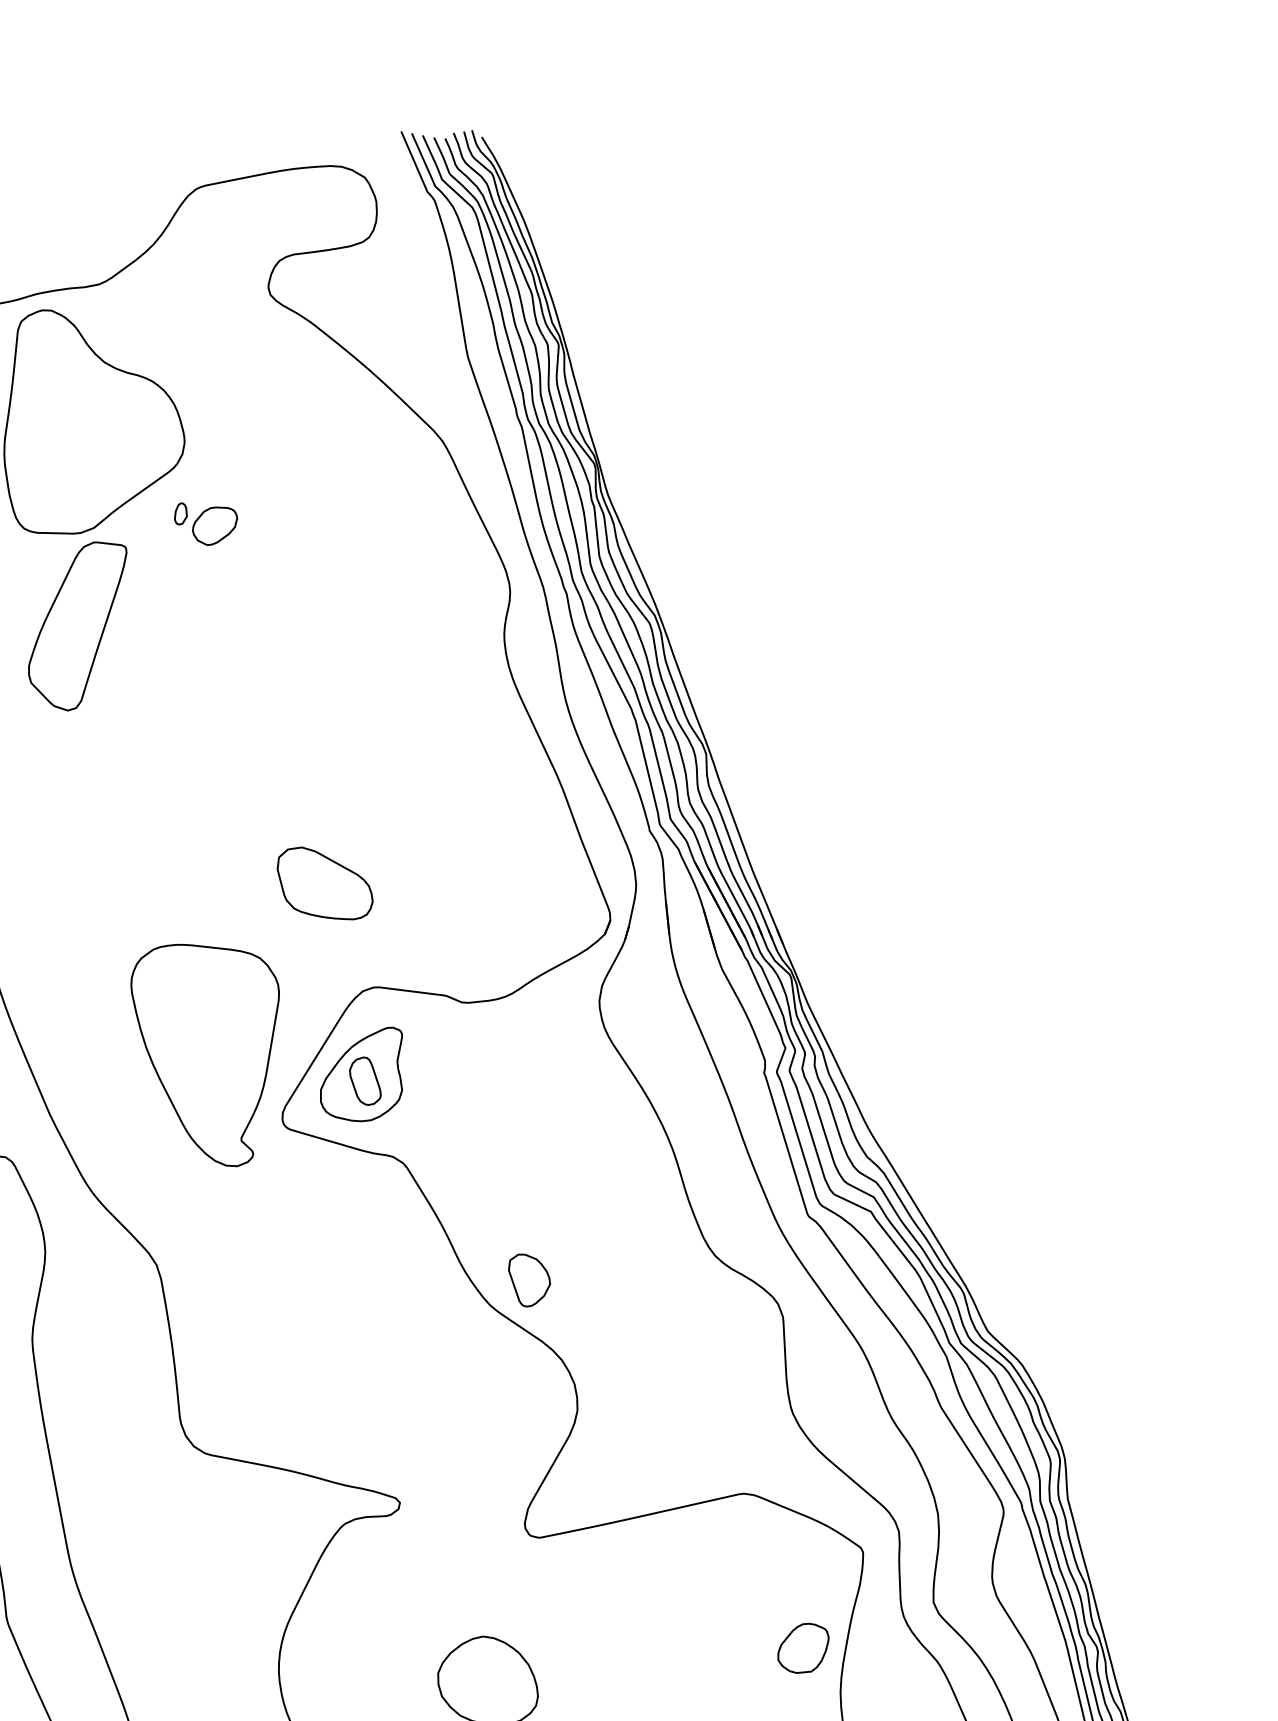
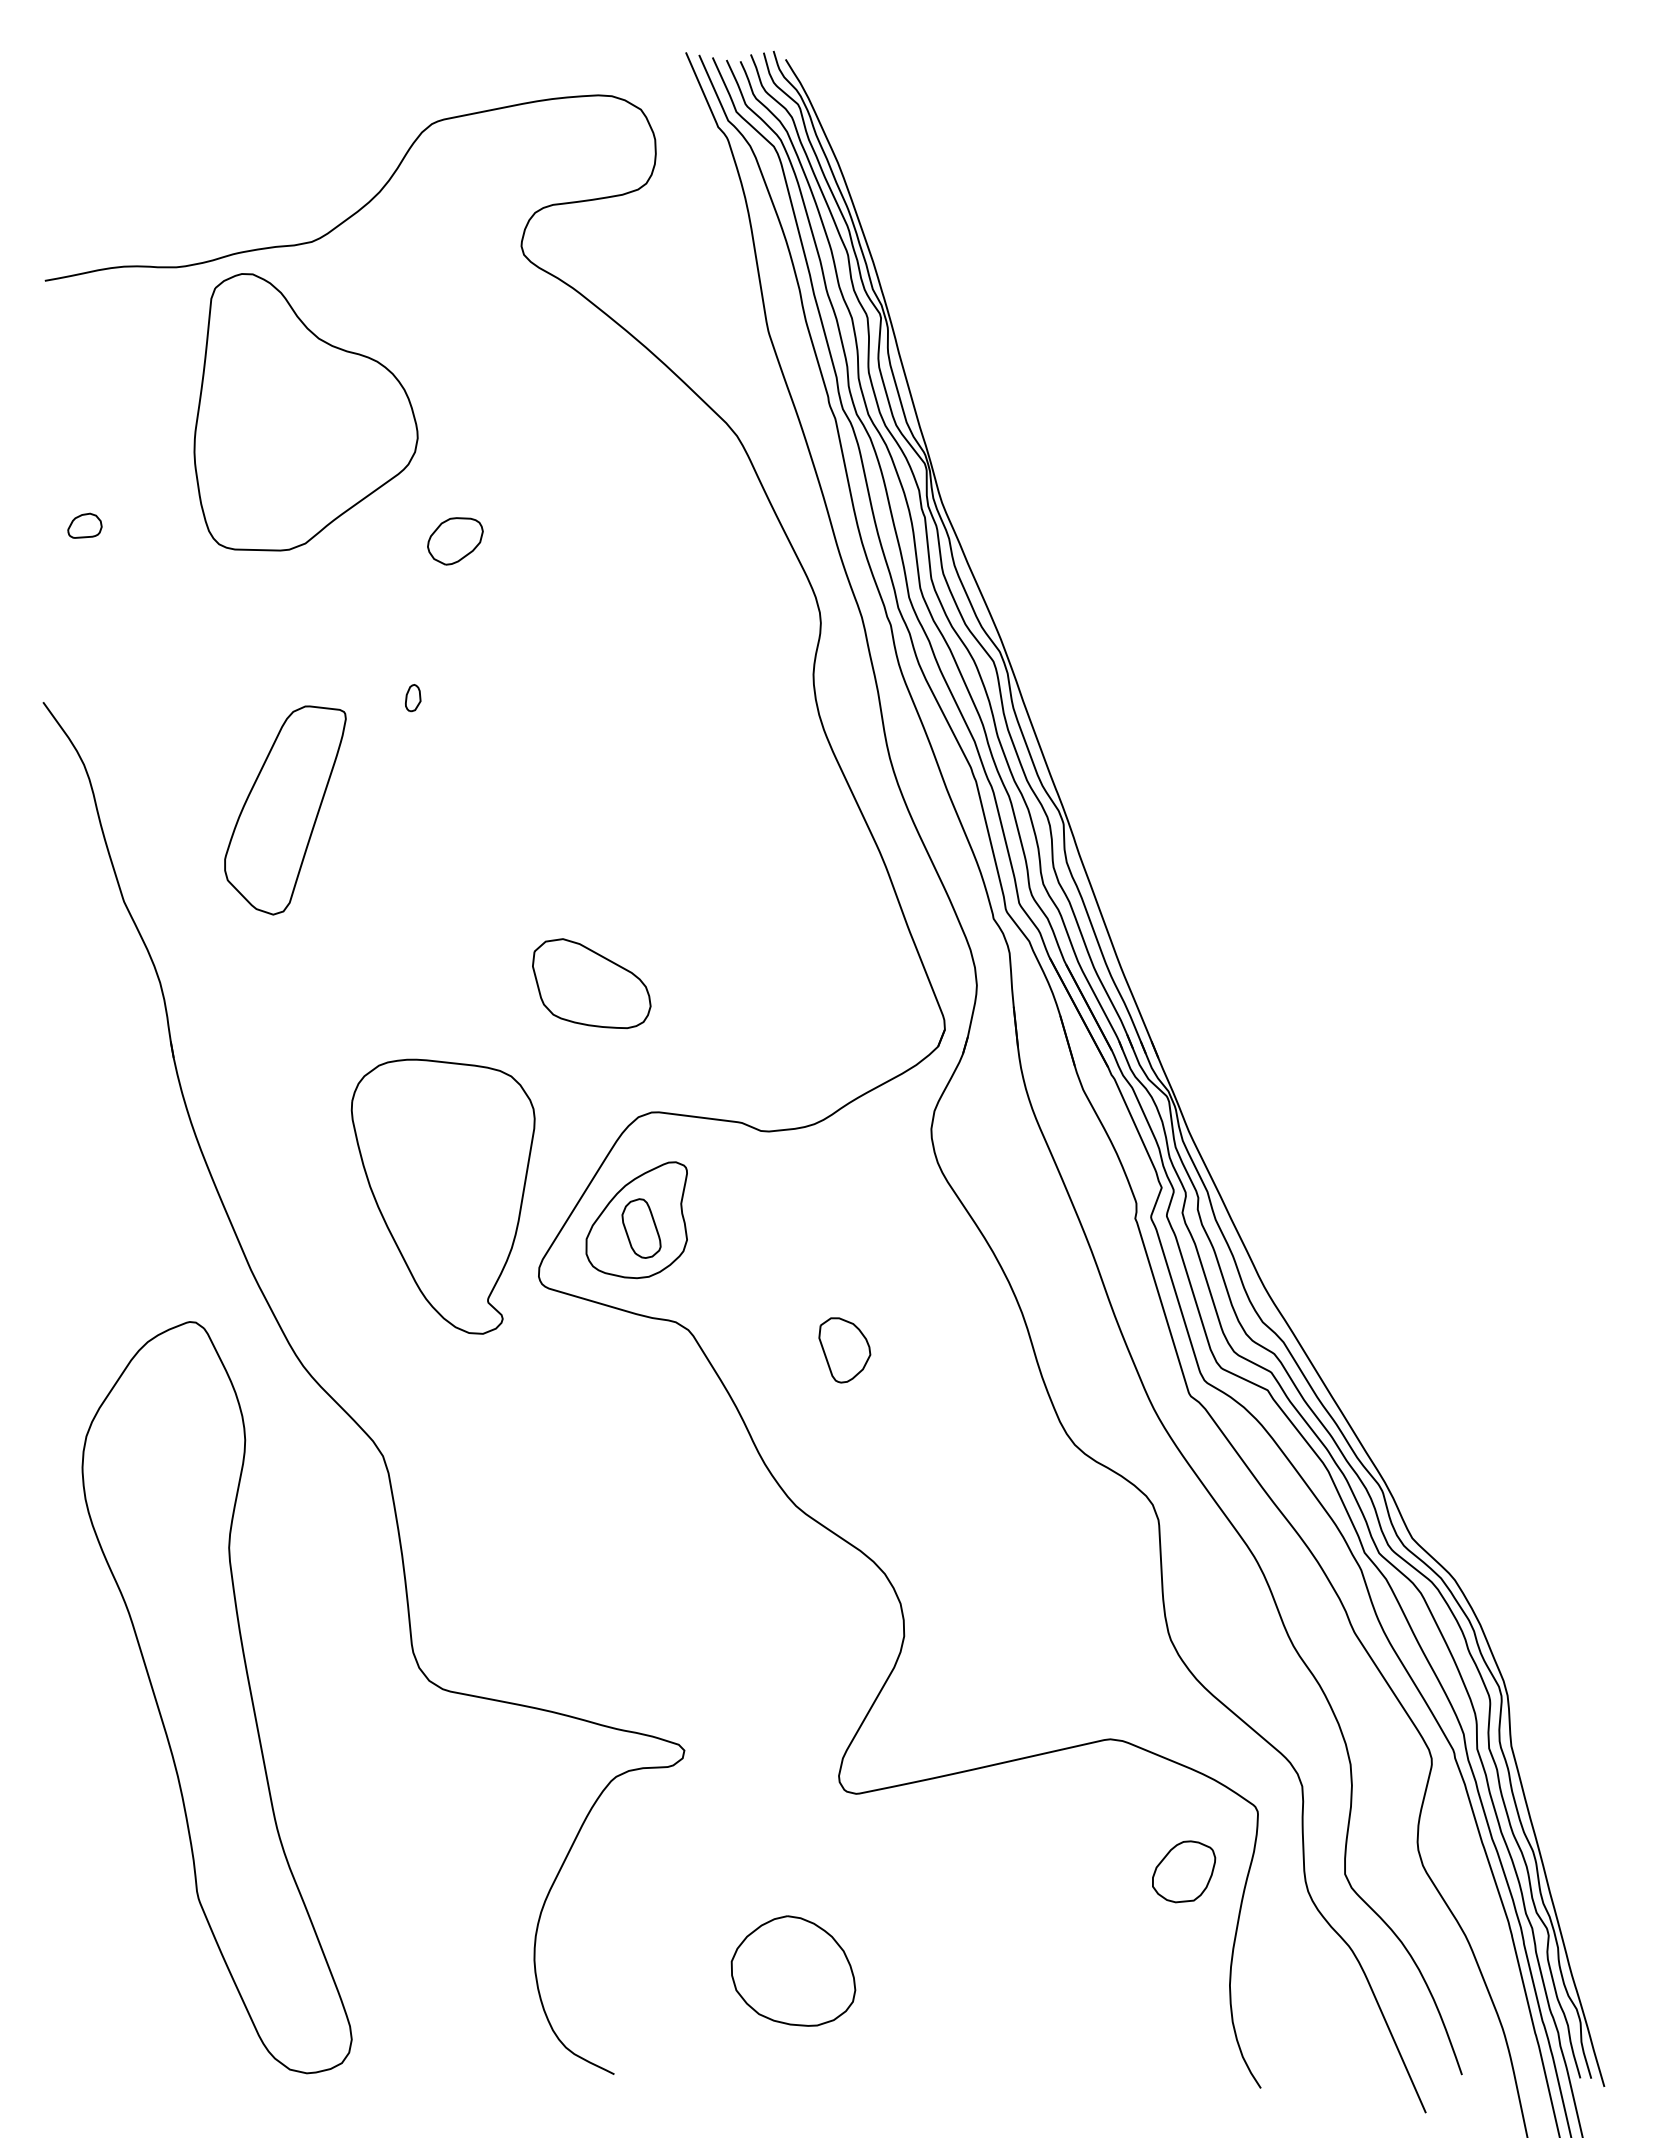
part: (181, 514) -> (413, 698), moved
part: (77, 626) -> (285, 810), moved
part: (529, 1280) -> (844, 1350), moved
part: (803, 1648) -> (1184, 1871), moved

